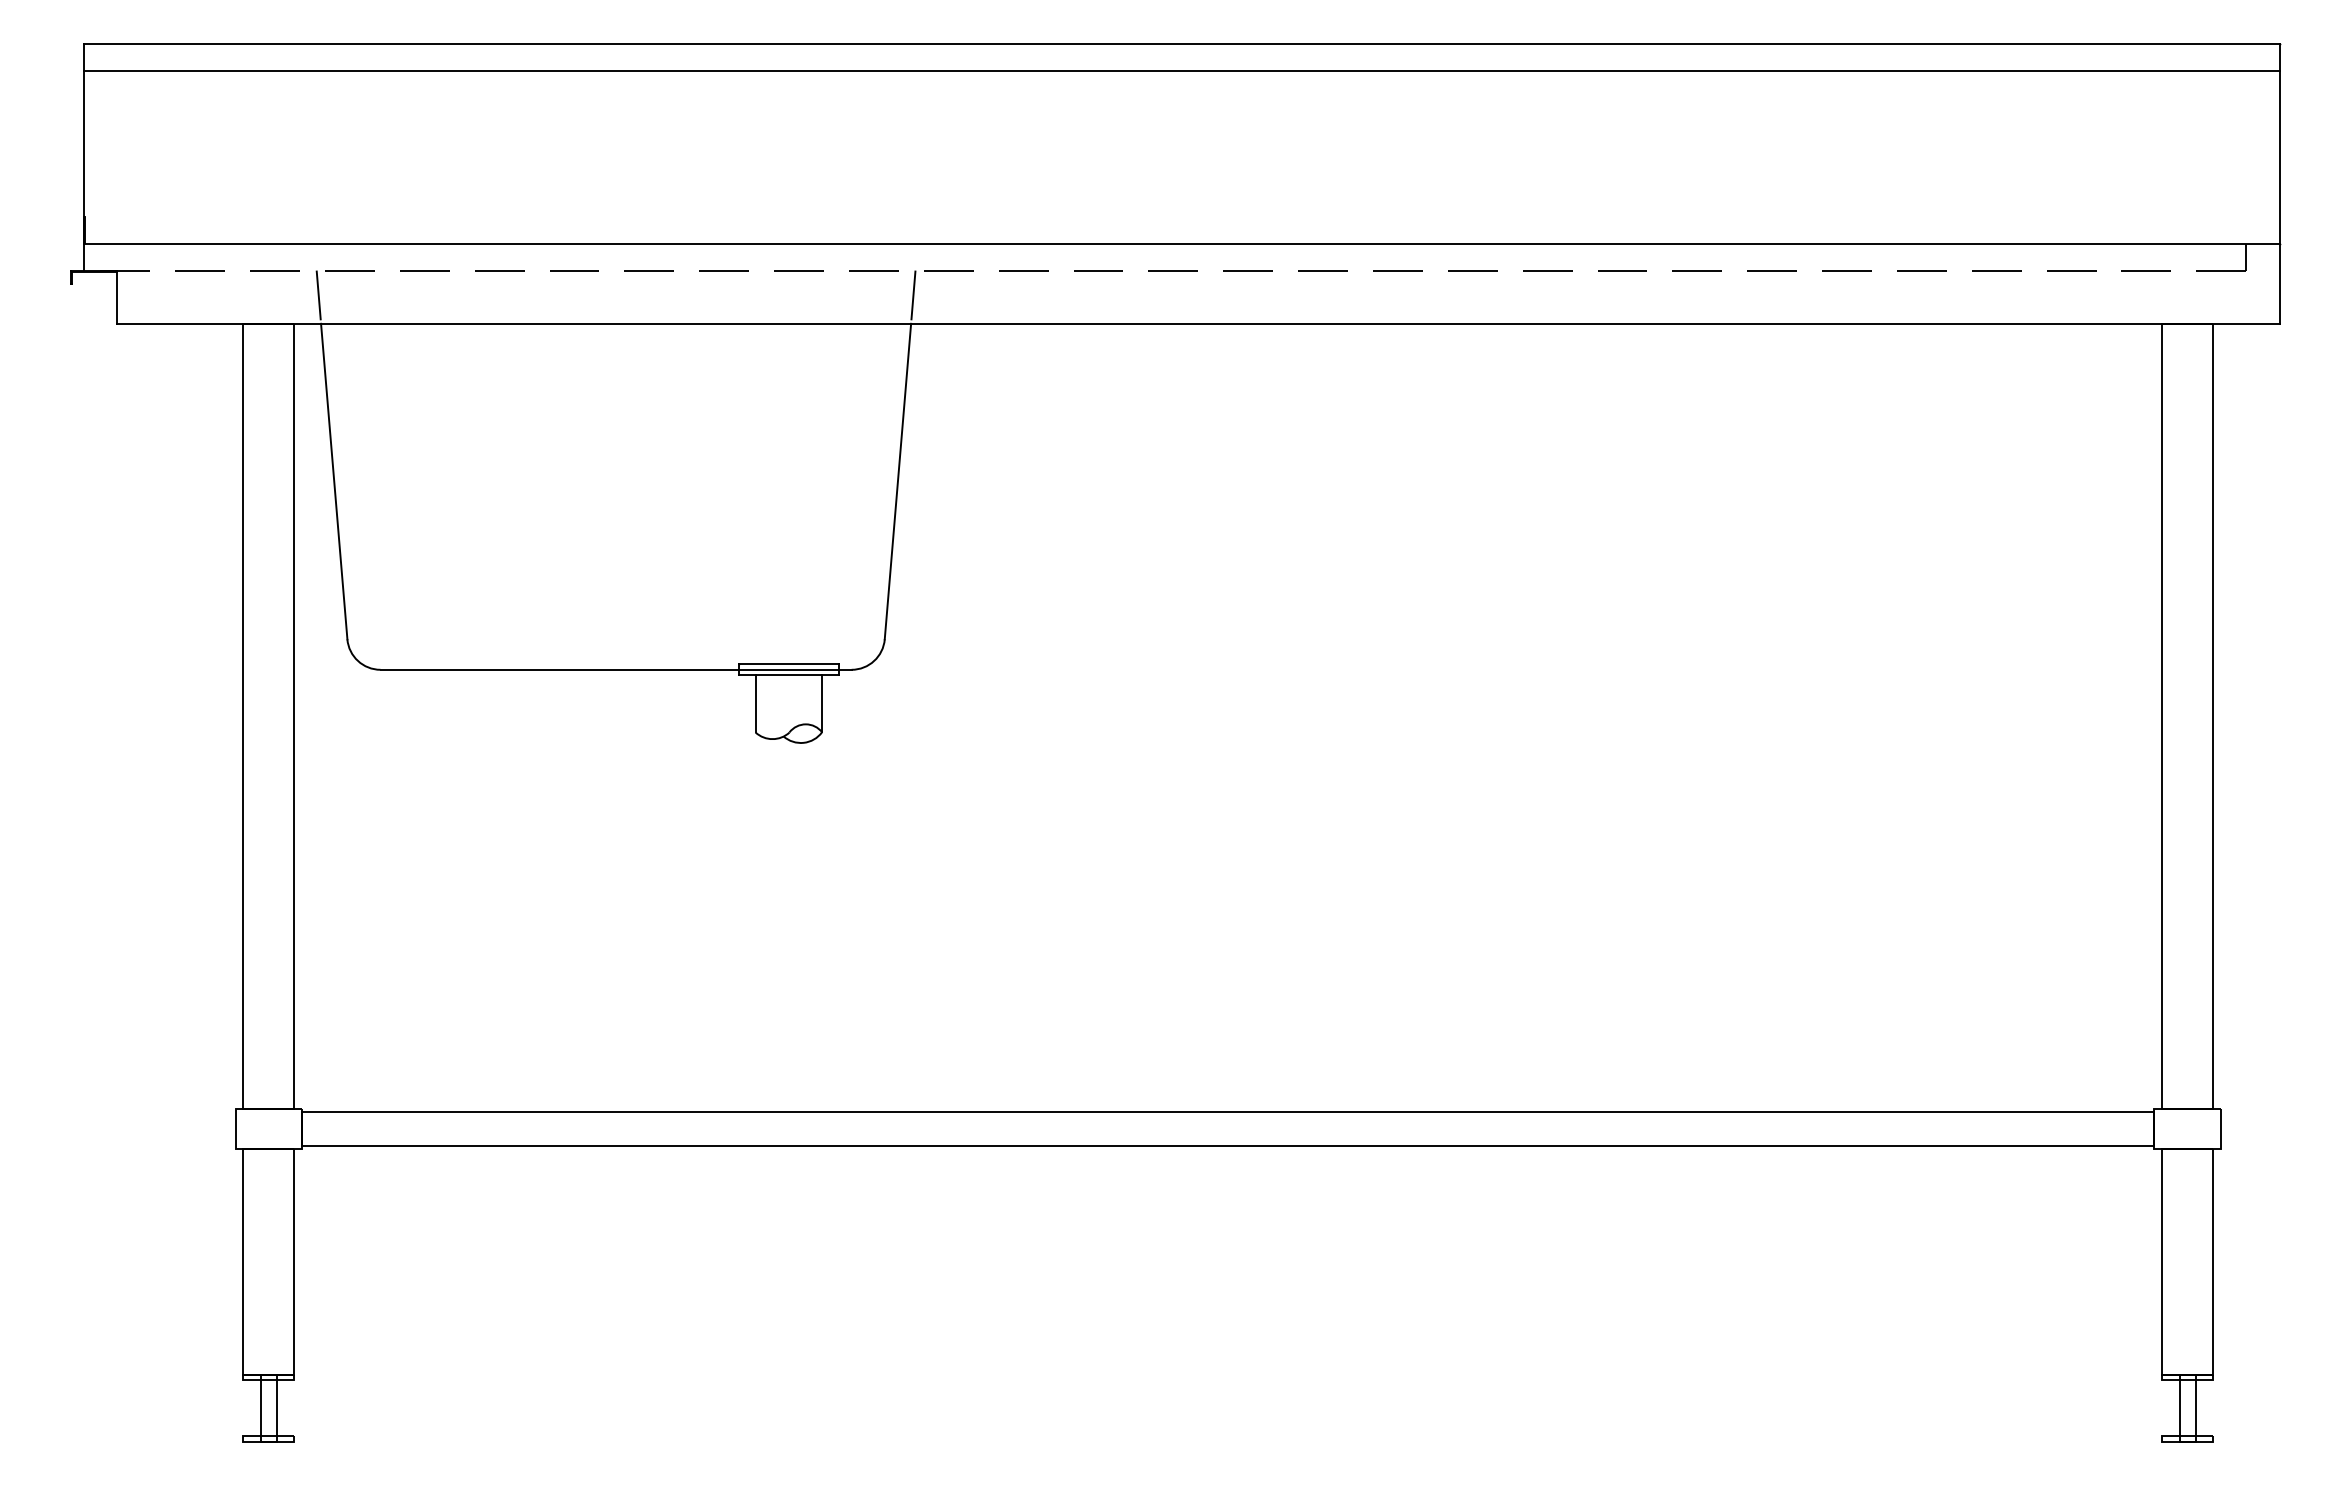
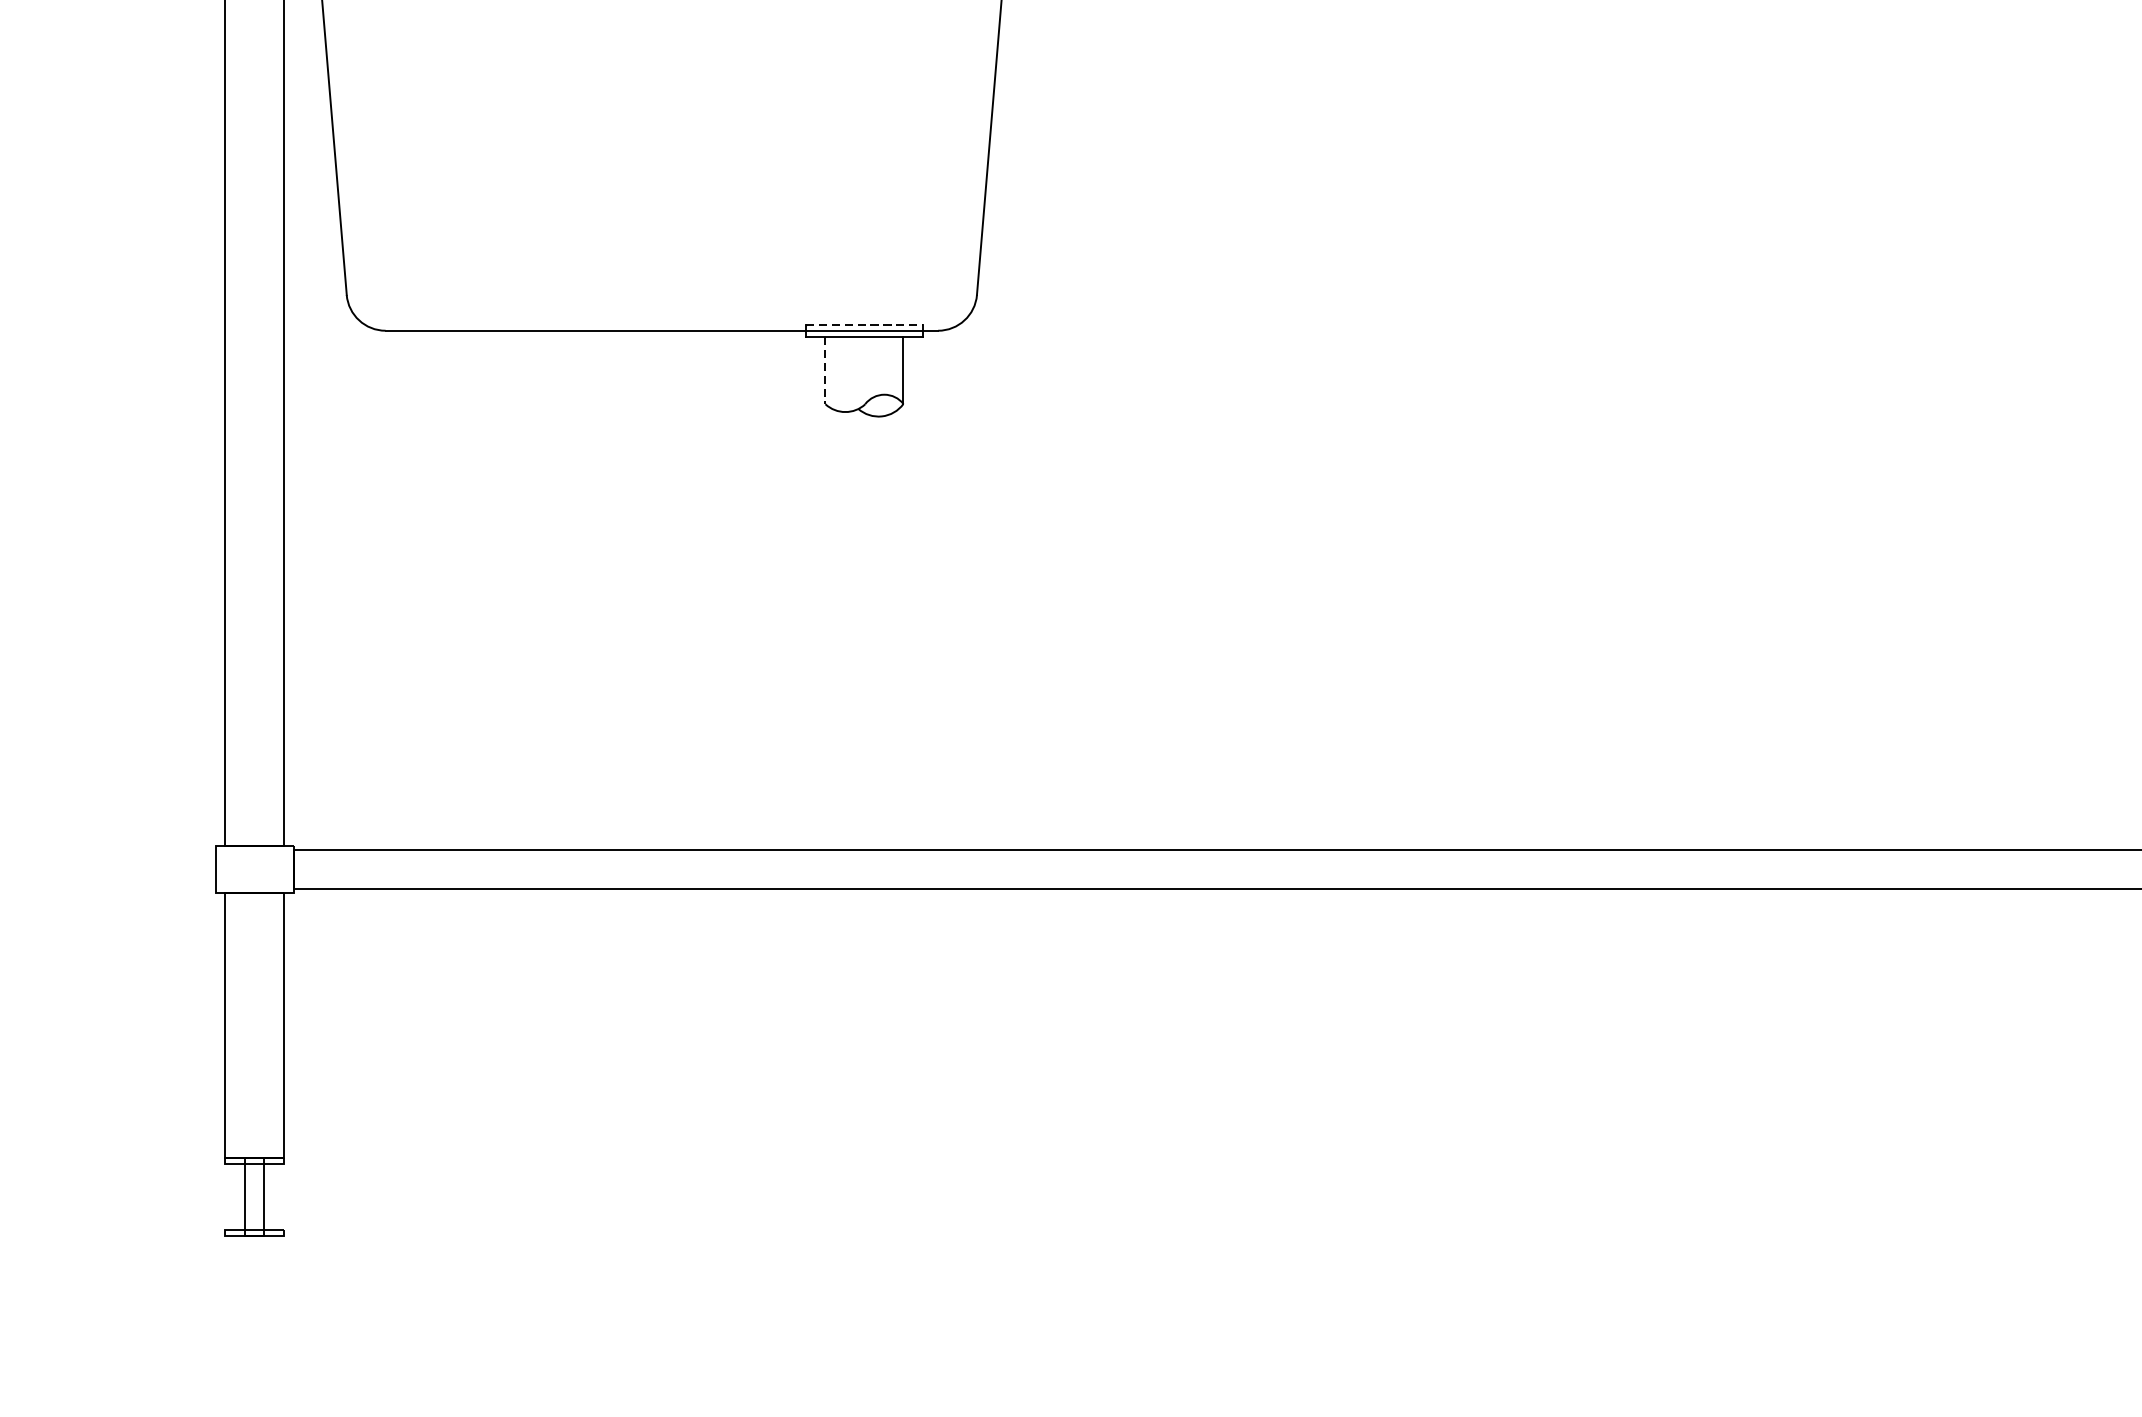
line: (788, 664) -> (864, 324), solid -> dashed
line: (755, 703) -> (825, 370), solid -> dashed

